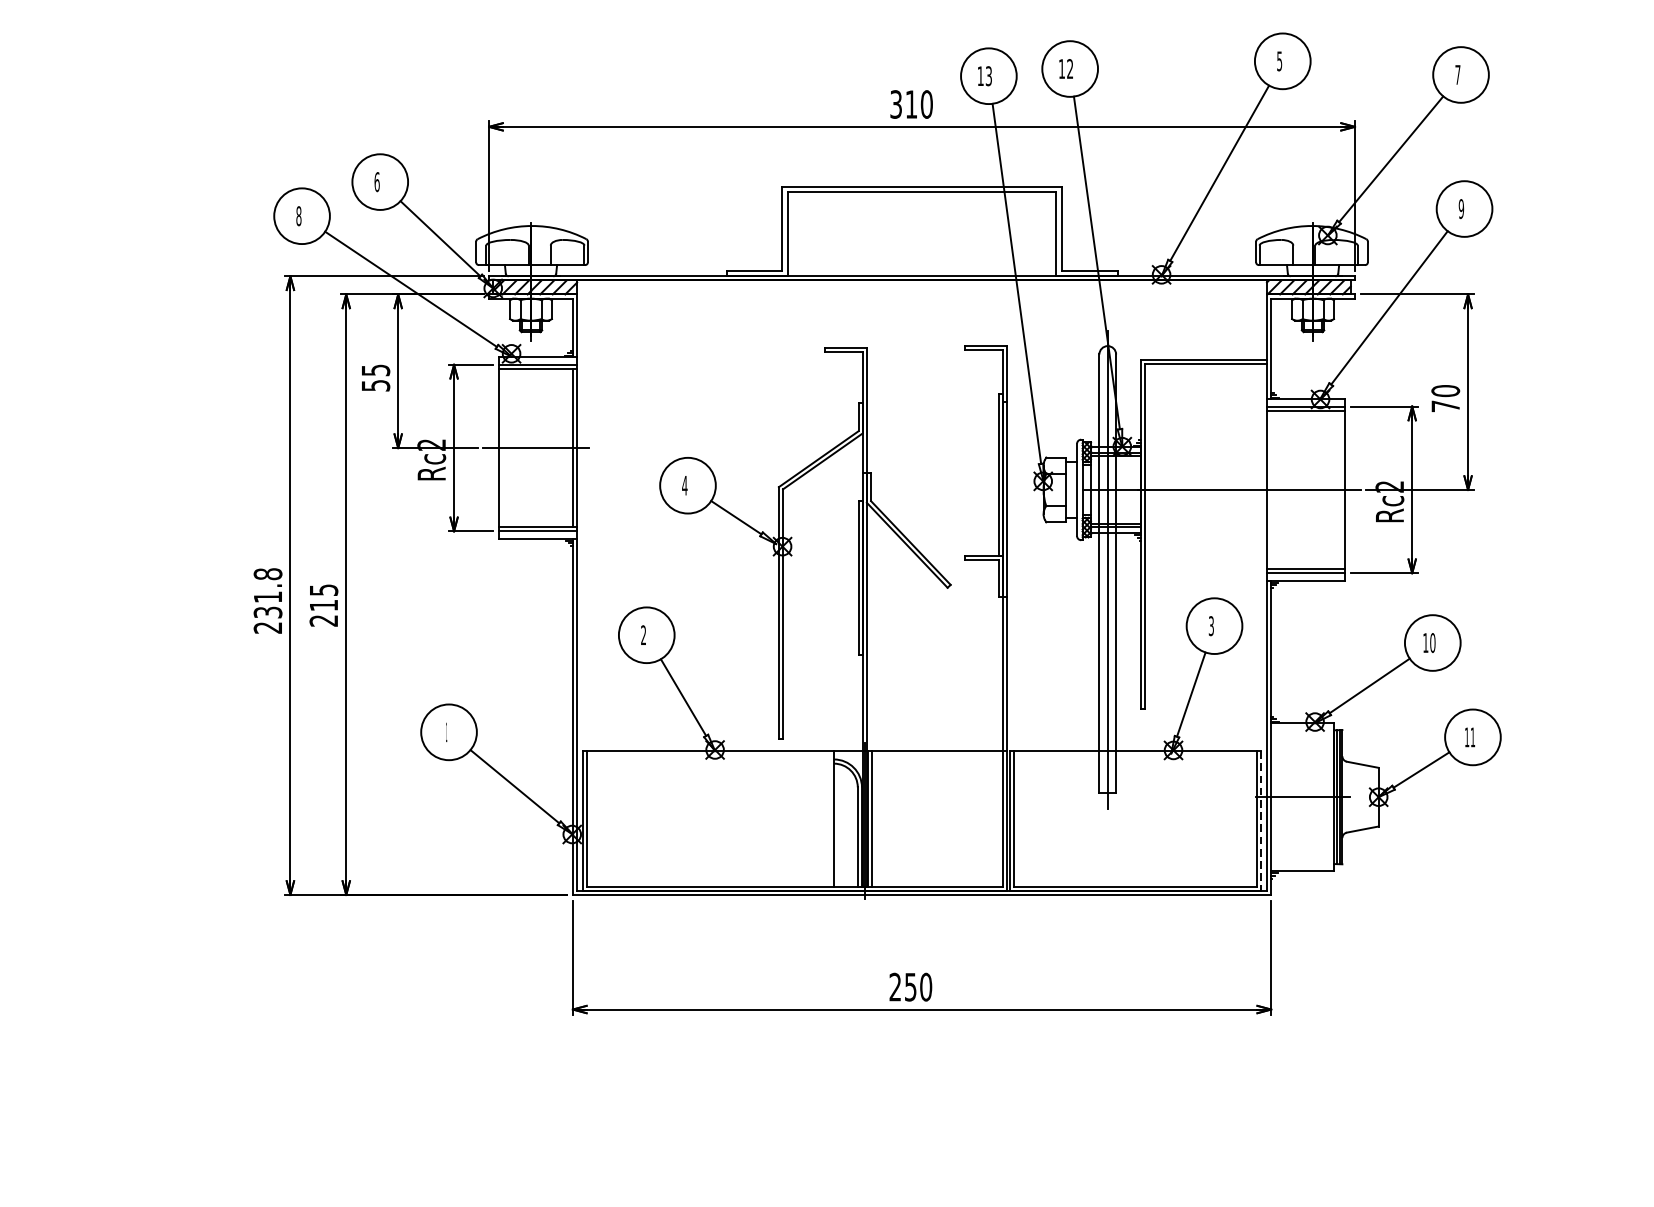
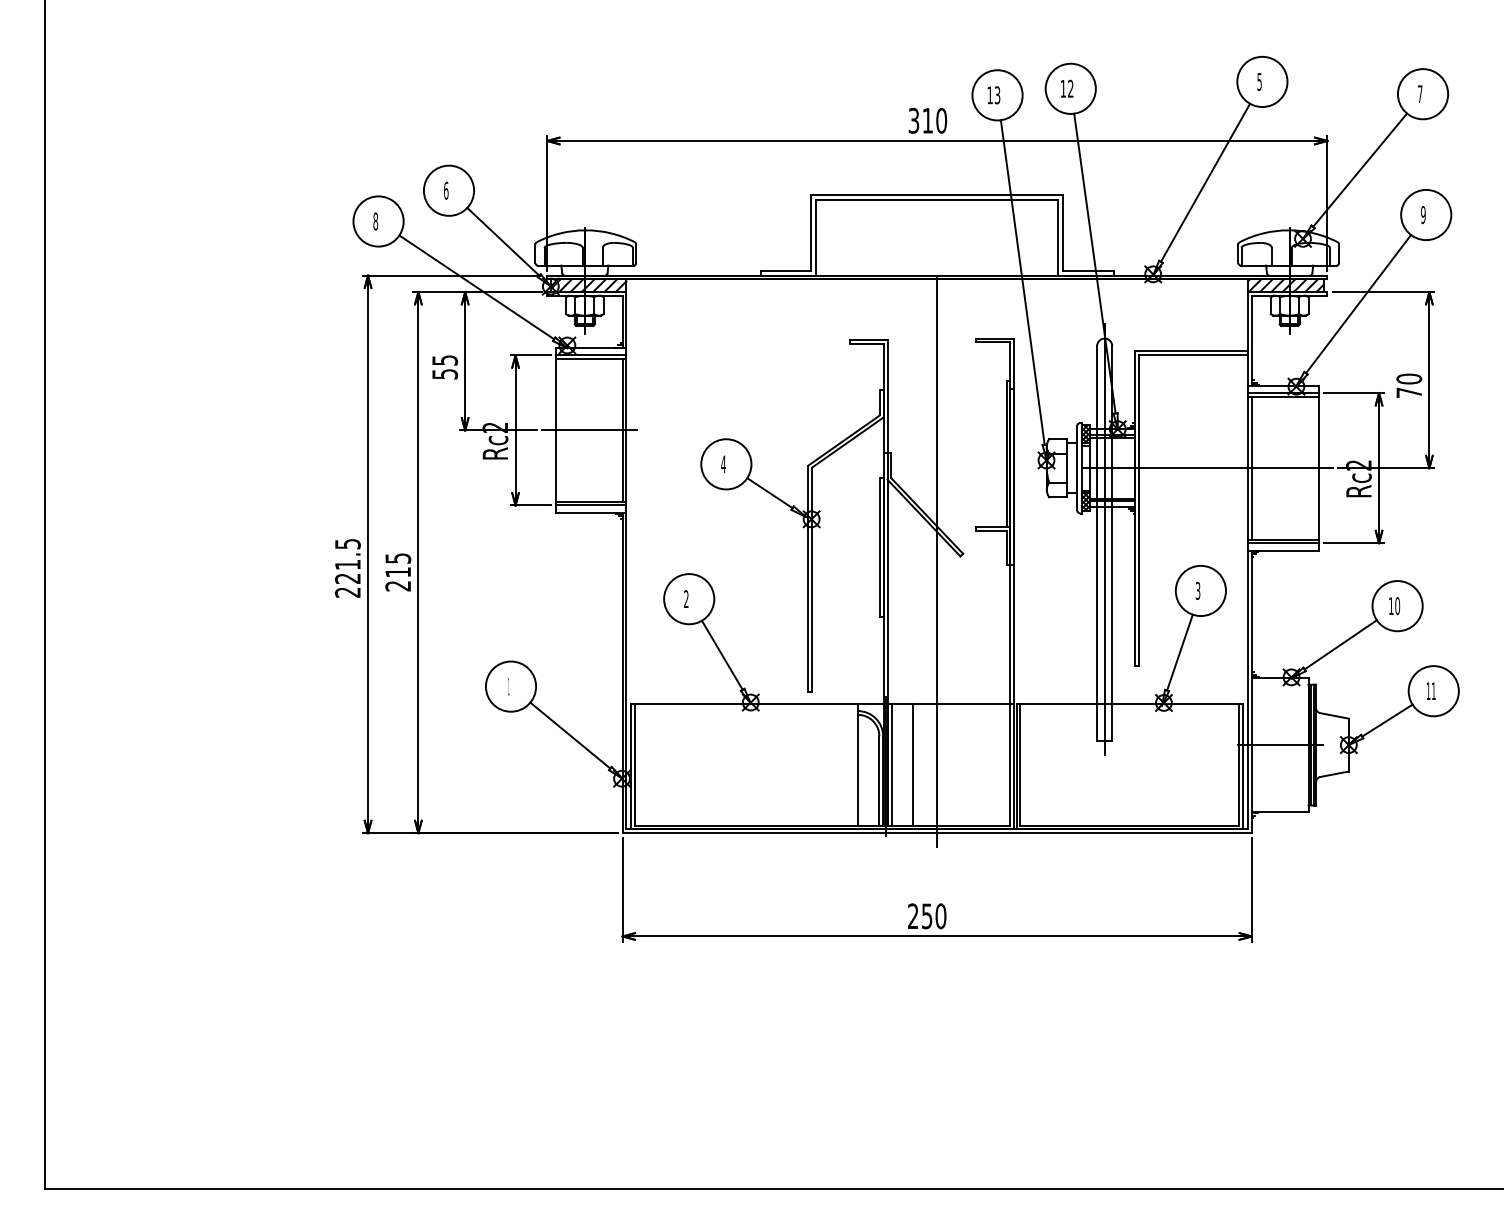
line: (1270, 489) -> (1251, 467), added
text: (267, 592) -> (347, 560), 231.8 -> 221.5
line: (922, 594) -> (937, 562), added
line: (895, 818) -> (913, 764), added
line: (1261, 820) -> (1243, 766), dashed -> solid

